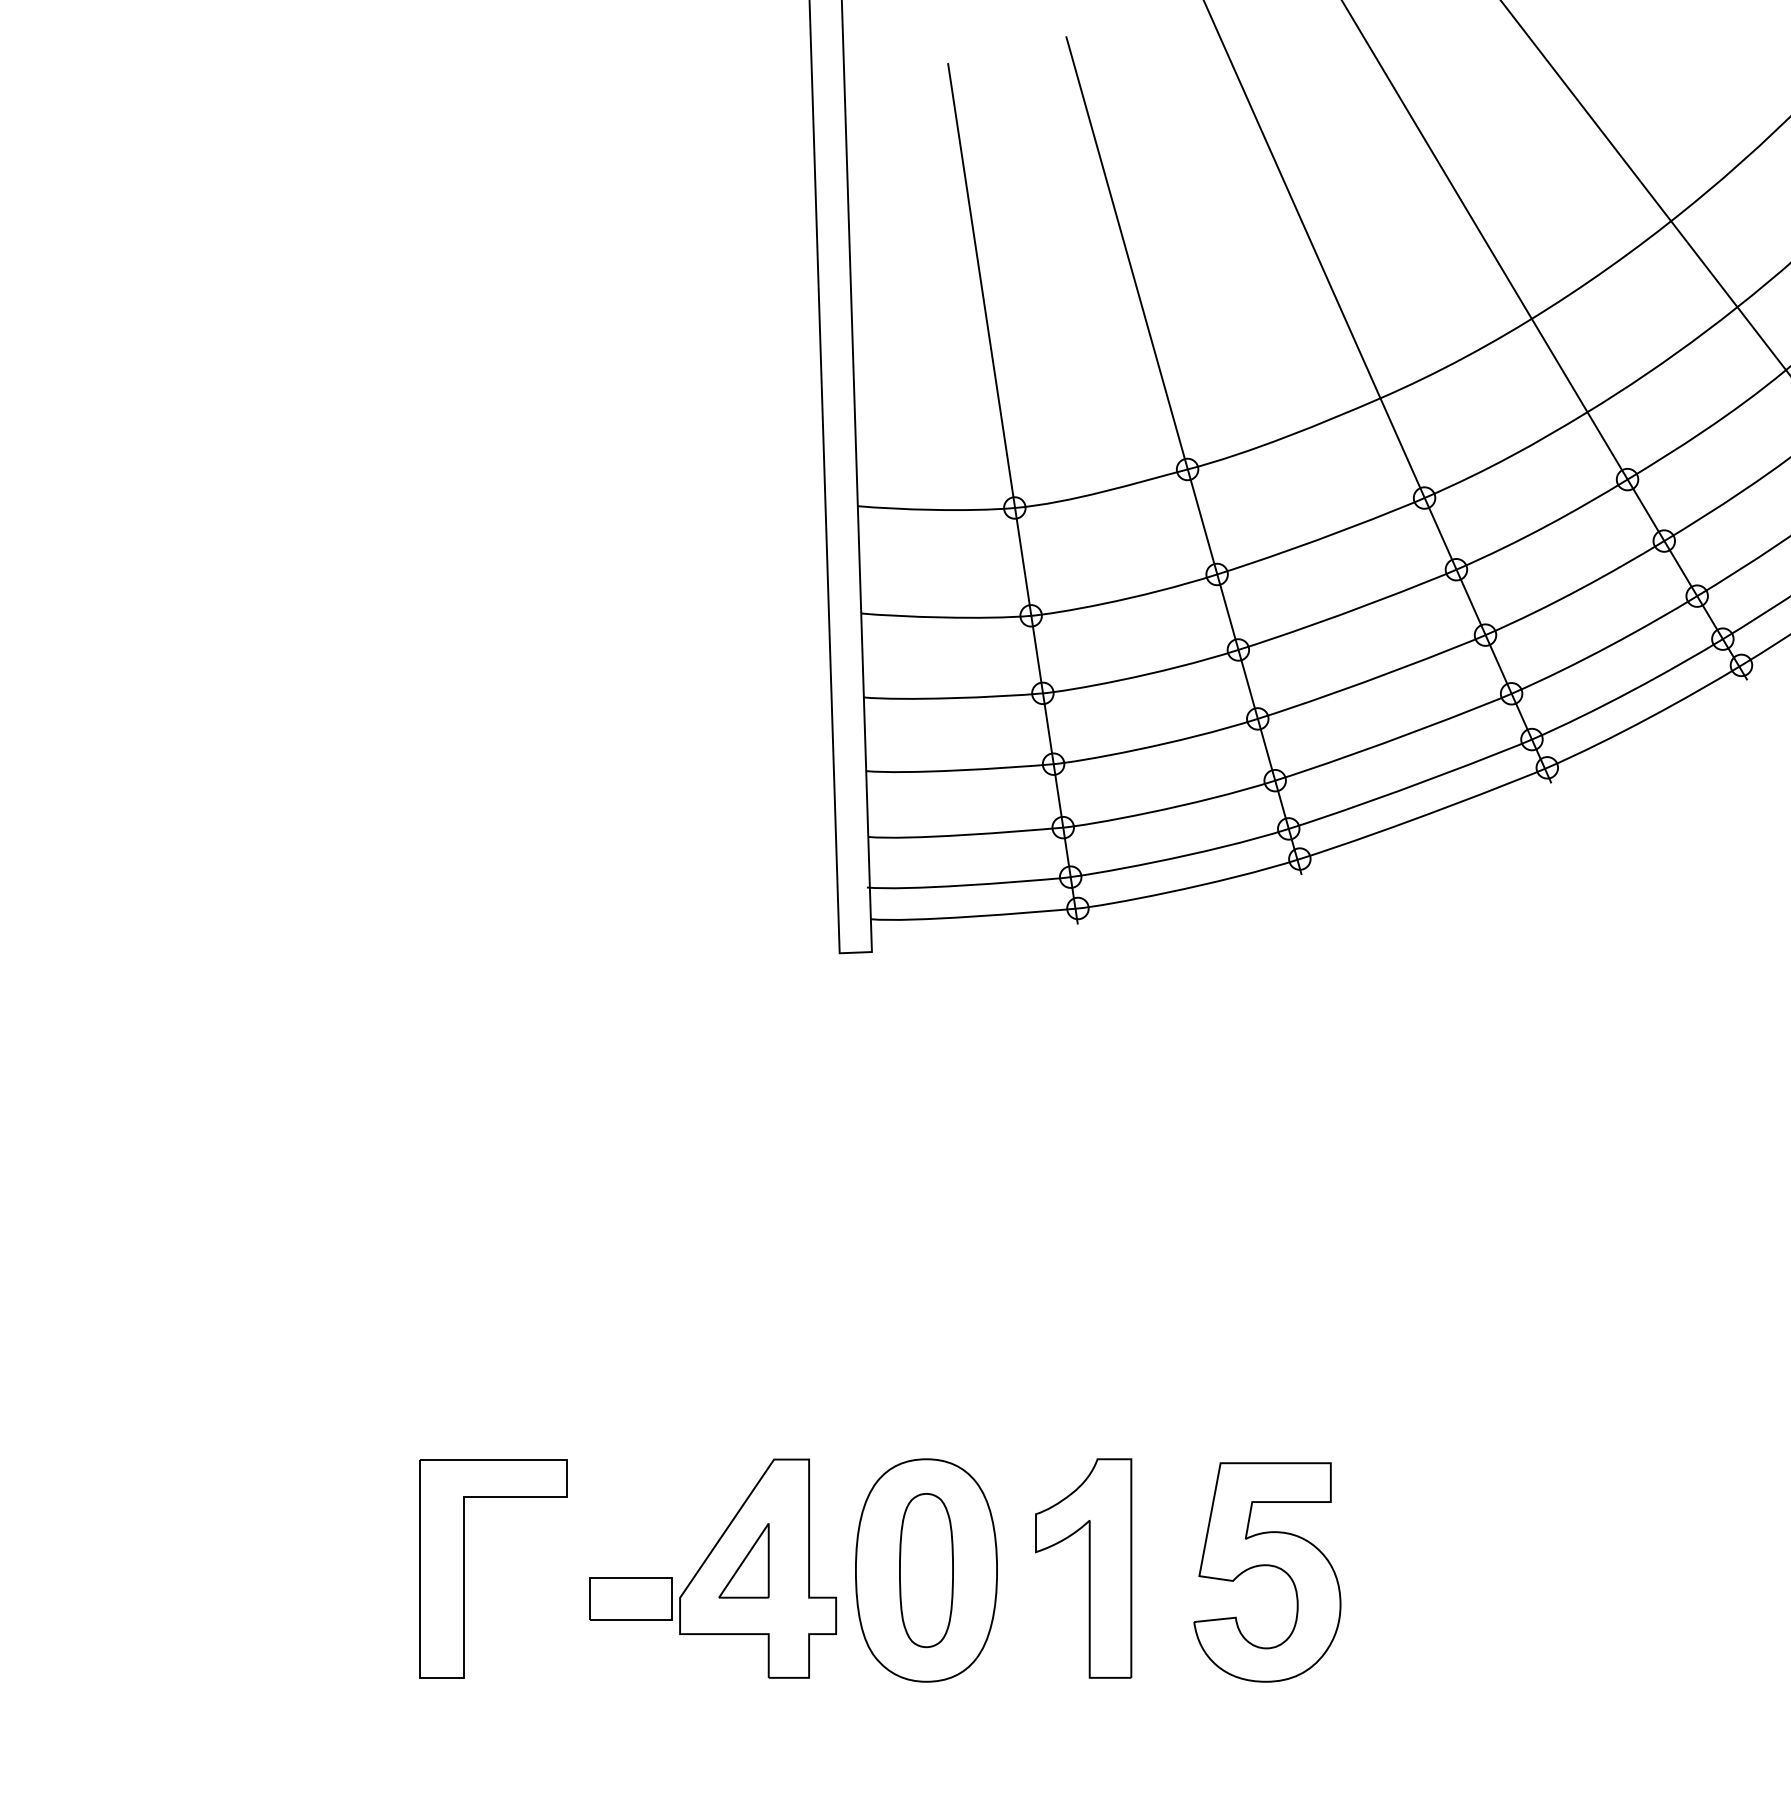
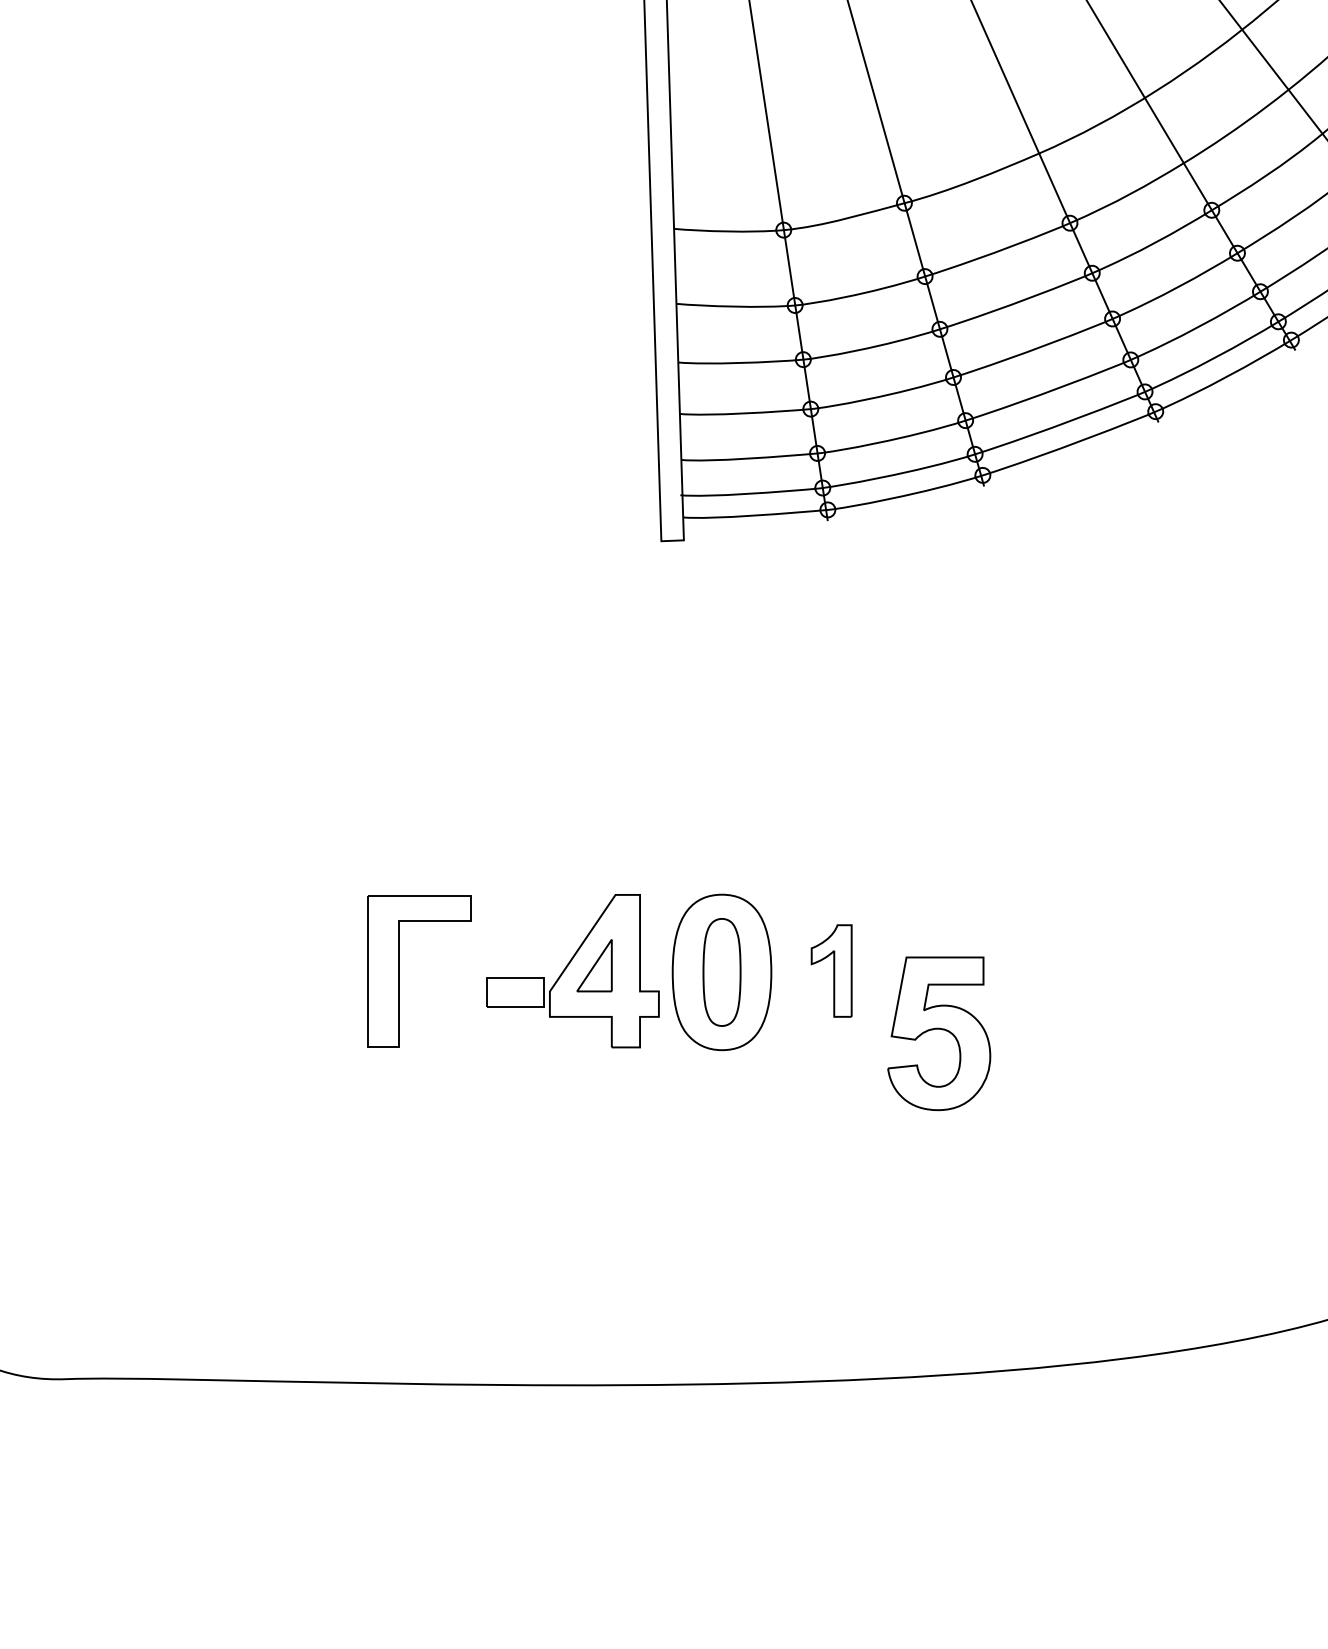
part: (1083, 1567) -> (831, 970), size x0.6
part: (1267, 1572) -> (939, 1033), moved

